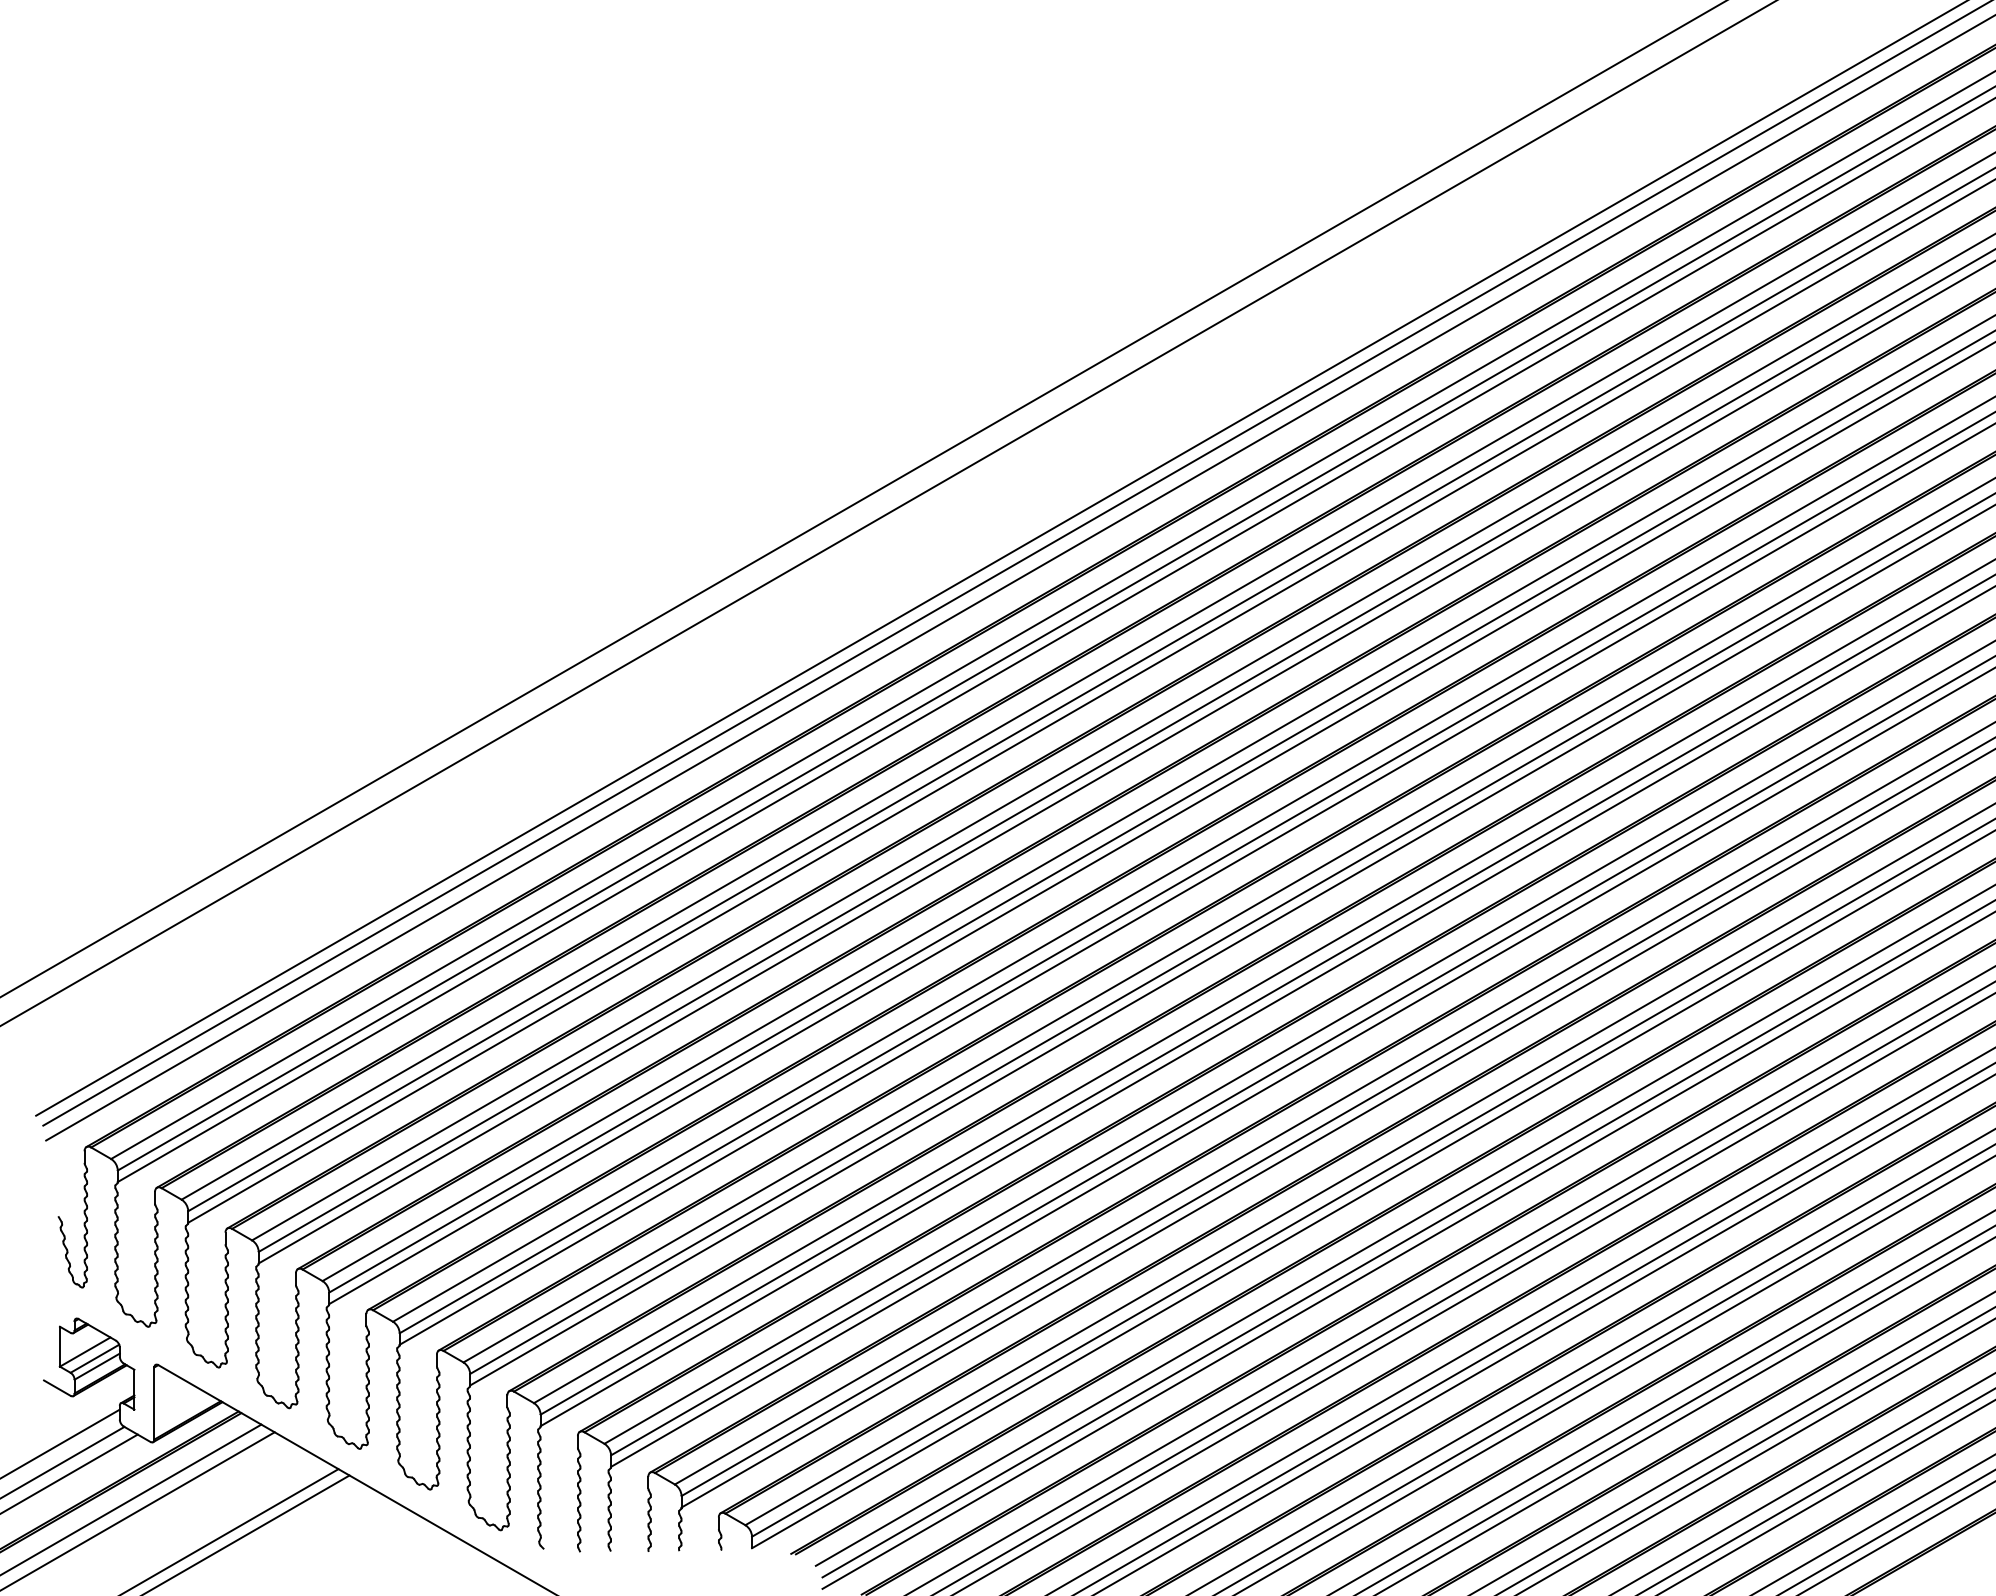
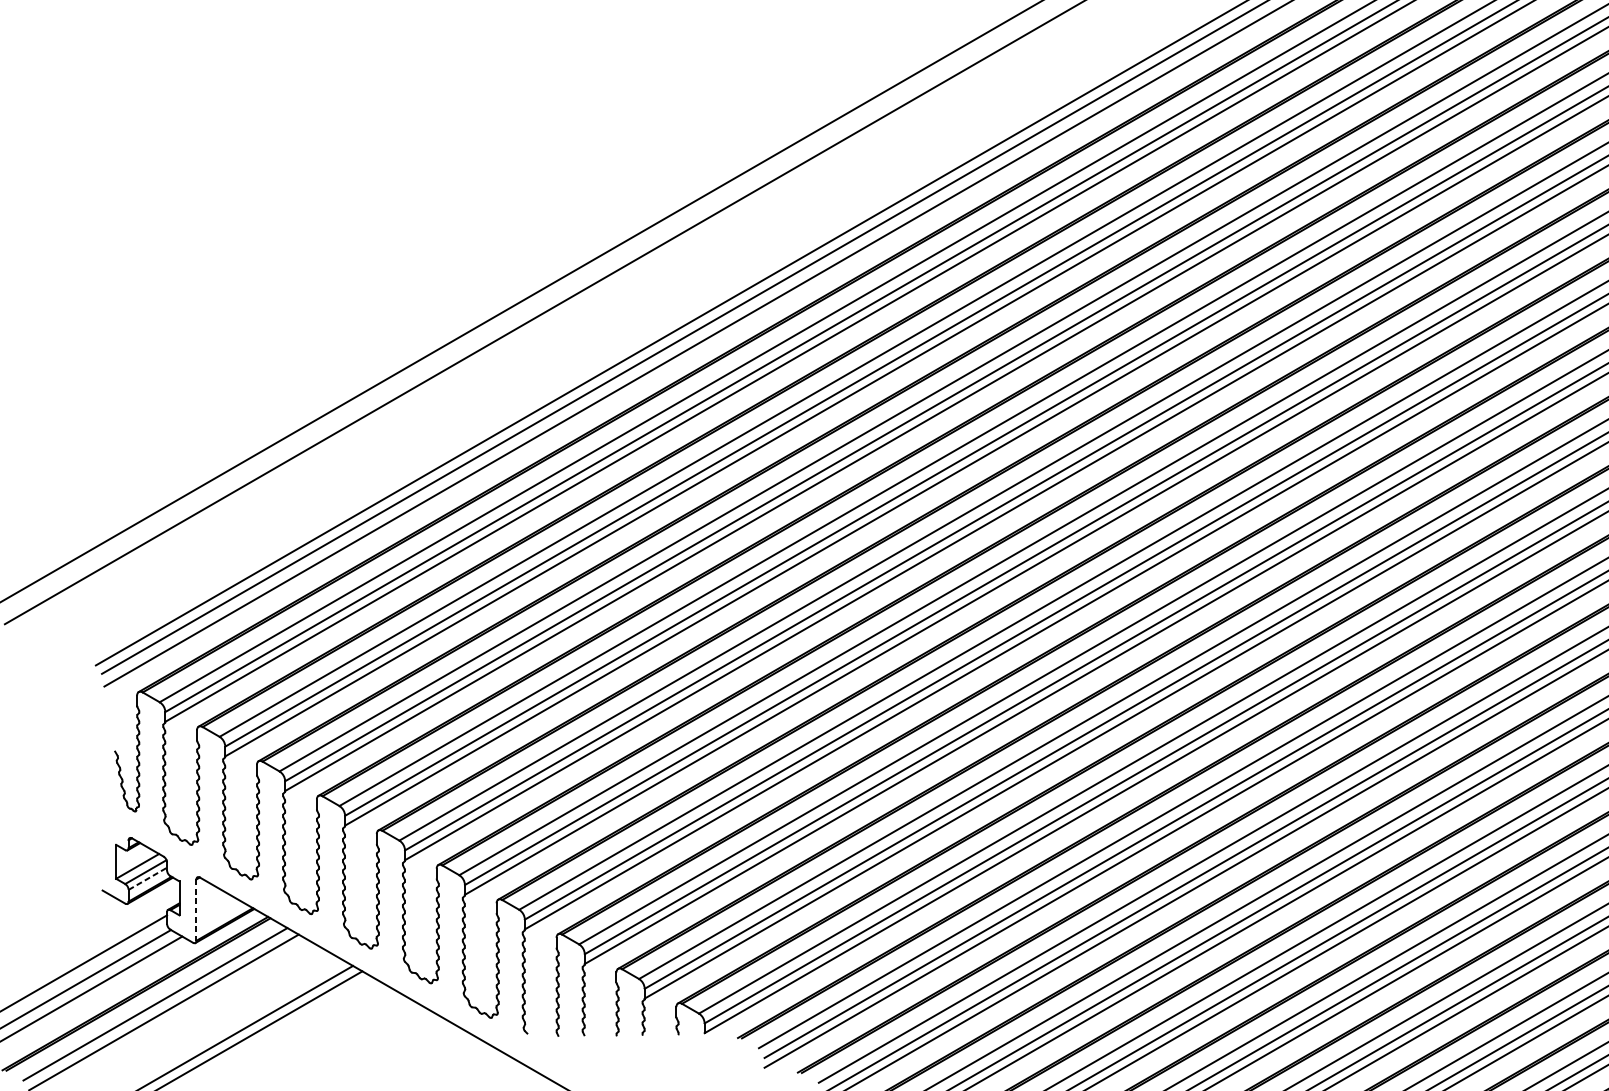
line: (97, 1366) -> (148, 878), solid -> dashed
line: (154, 1404) -> (196, 910), solid -> dashed

